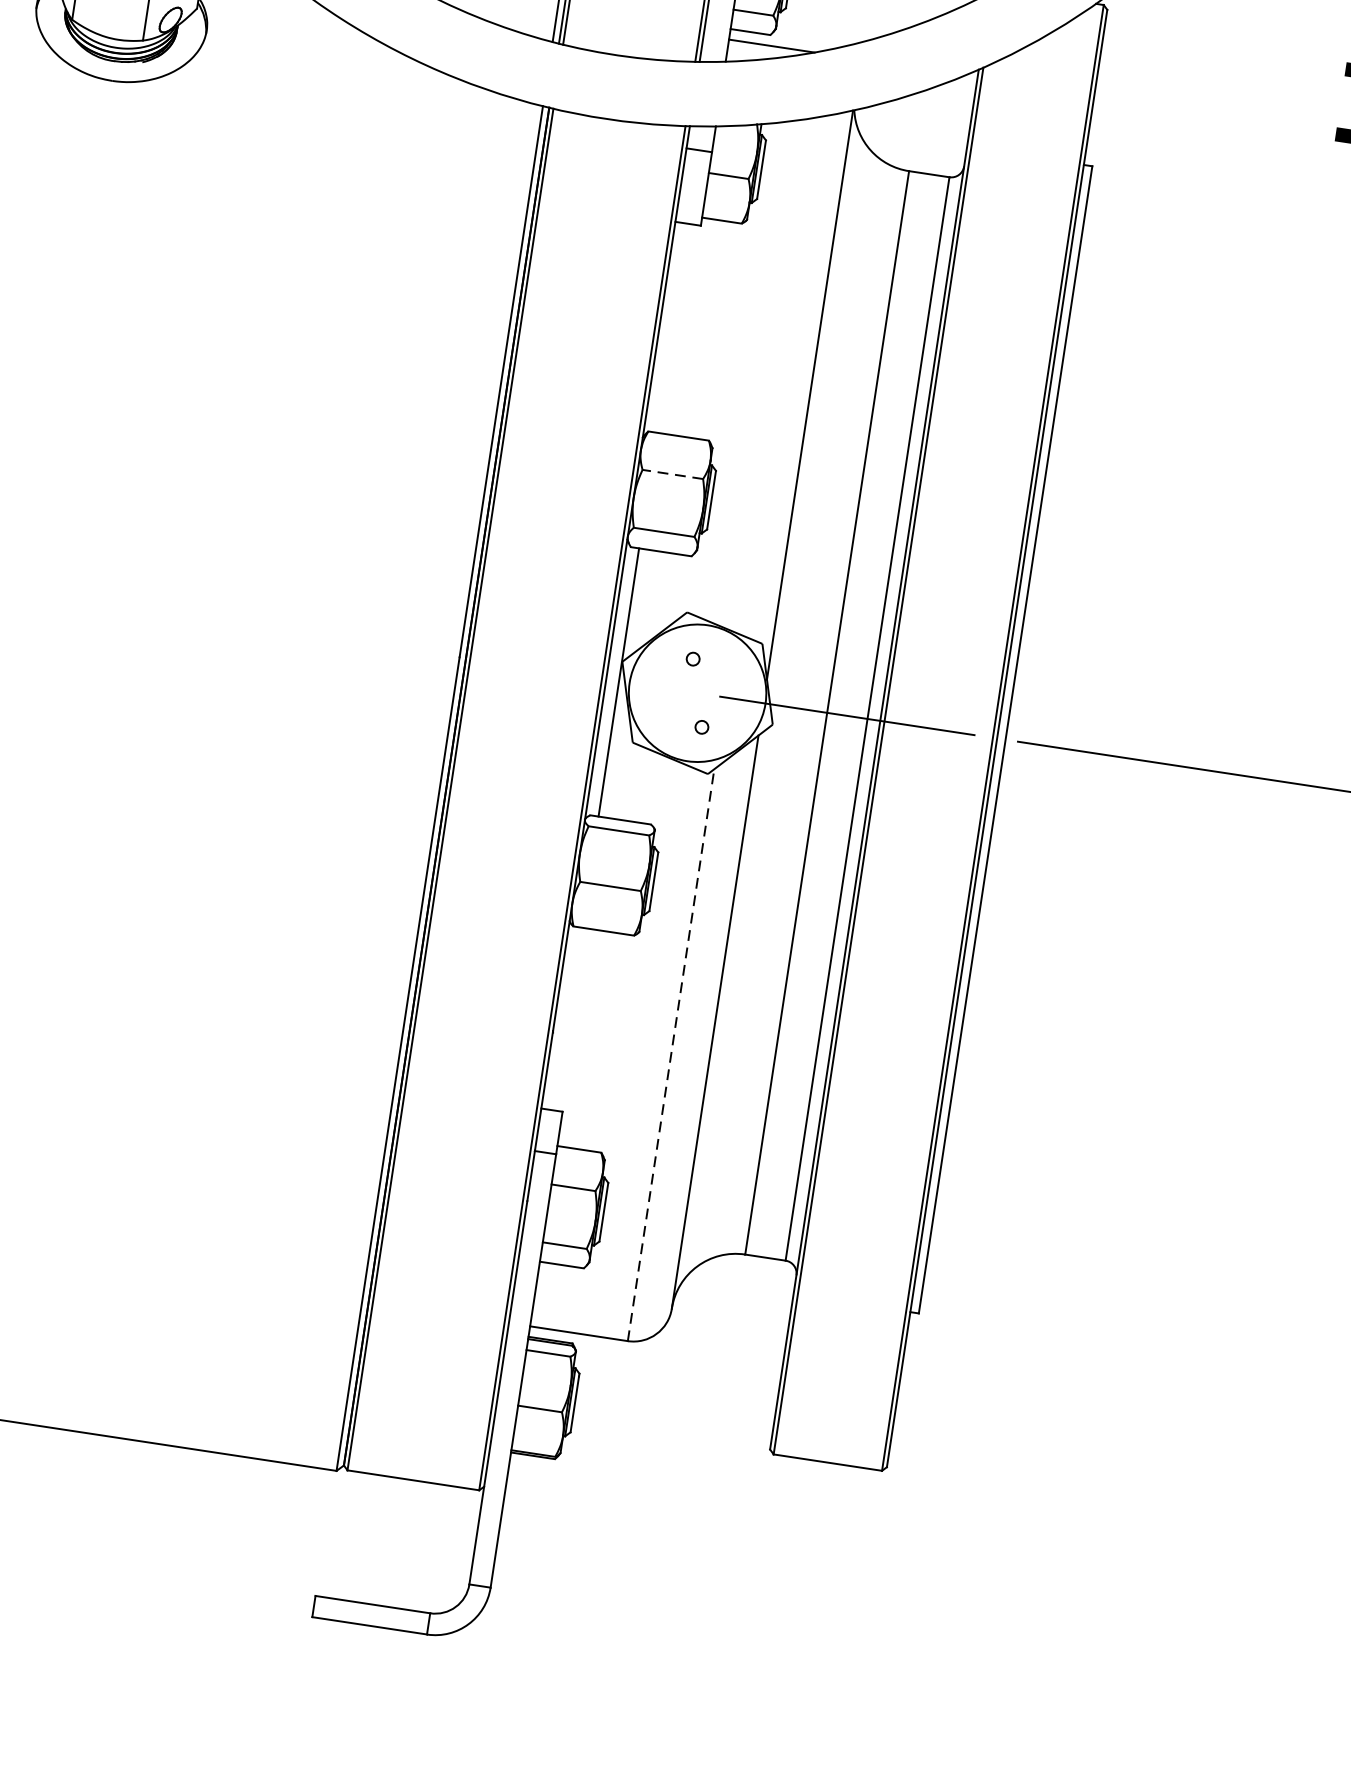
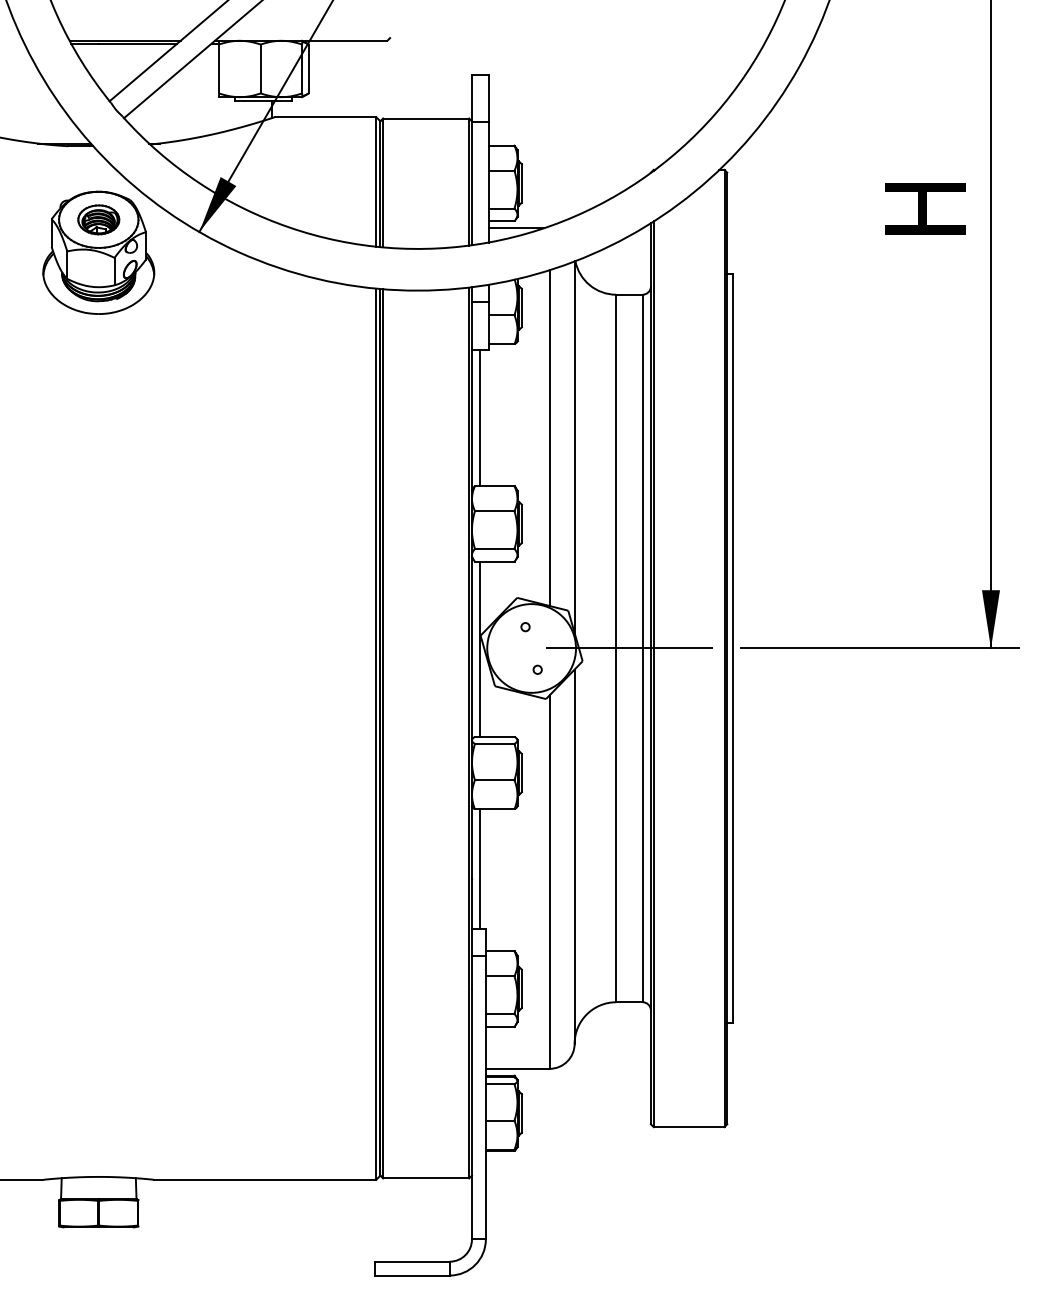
line: (672, 327) -> (480, 417), added
line: (773, 374) -> (549, 437), added
line: (672, 474) -> (494, 511), dashed -> solid
line: (568, 1018) -> (480, 868), added
line: (670, 1055) -> (549, 882), dashed -> solid

